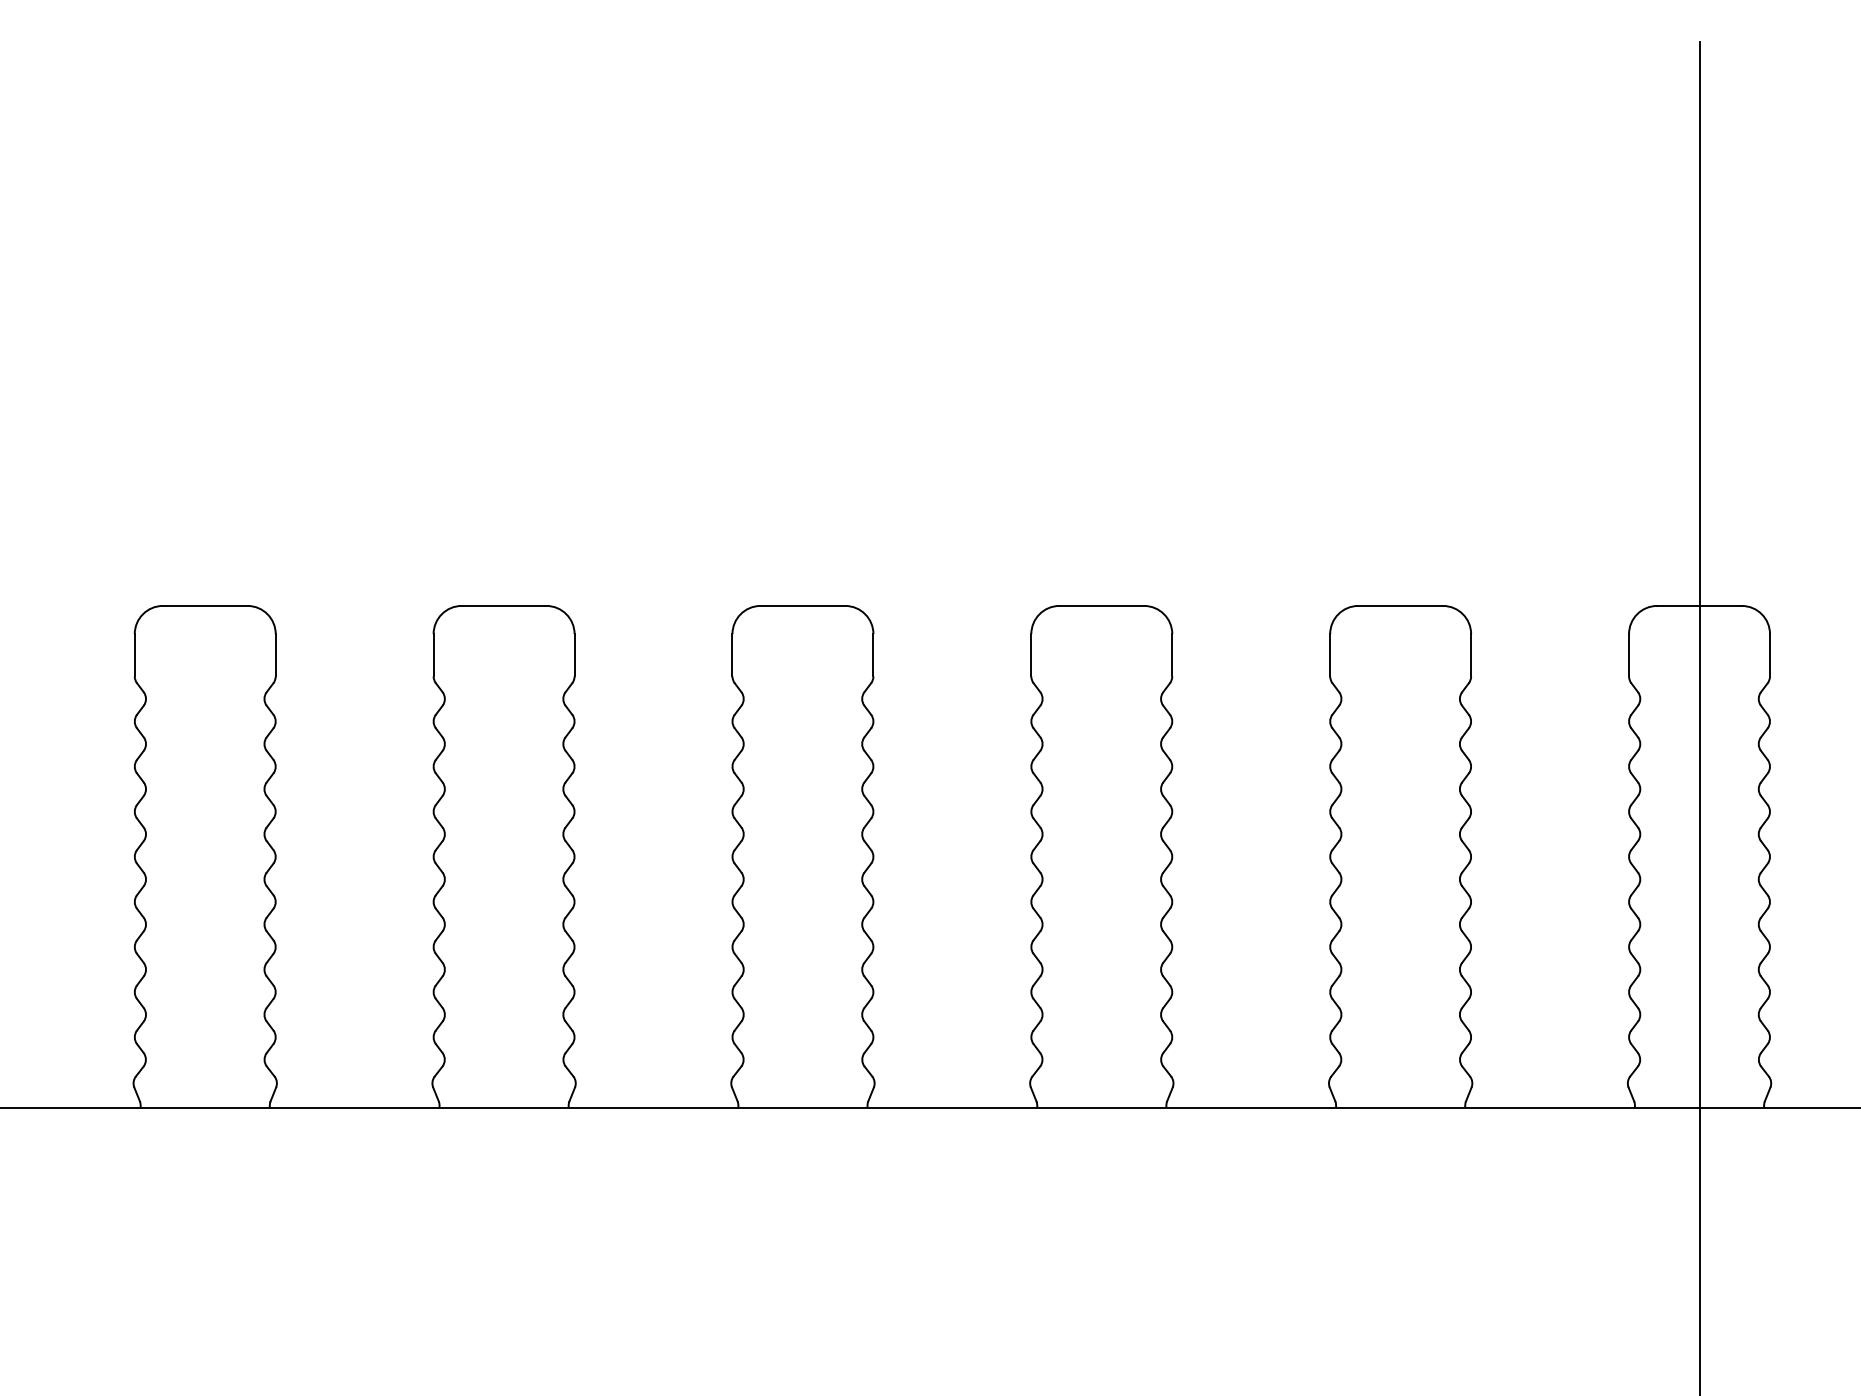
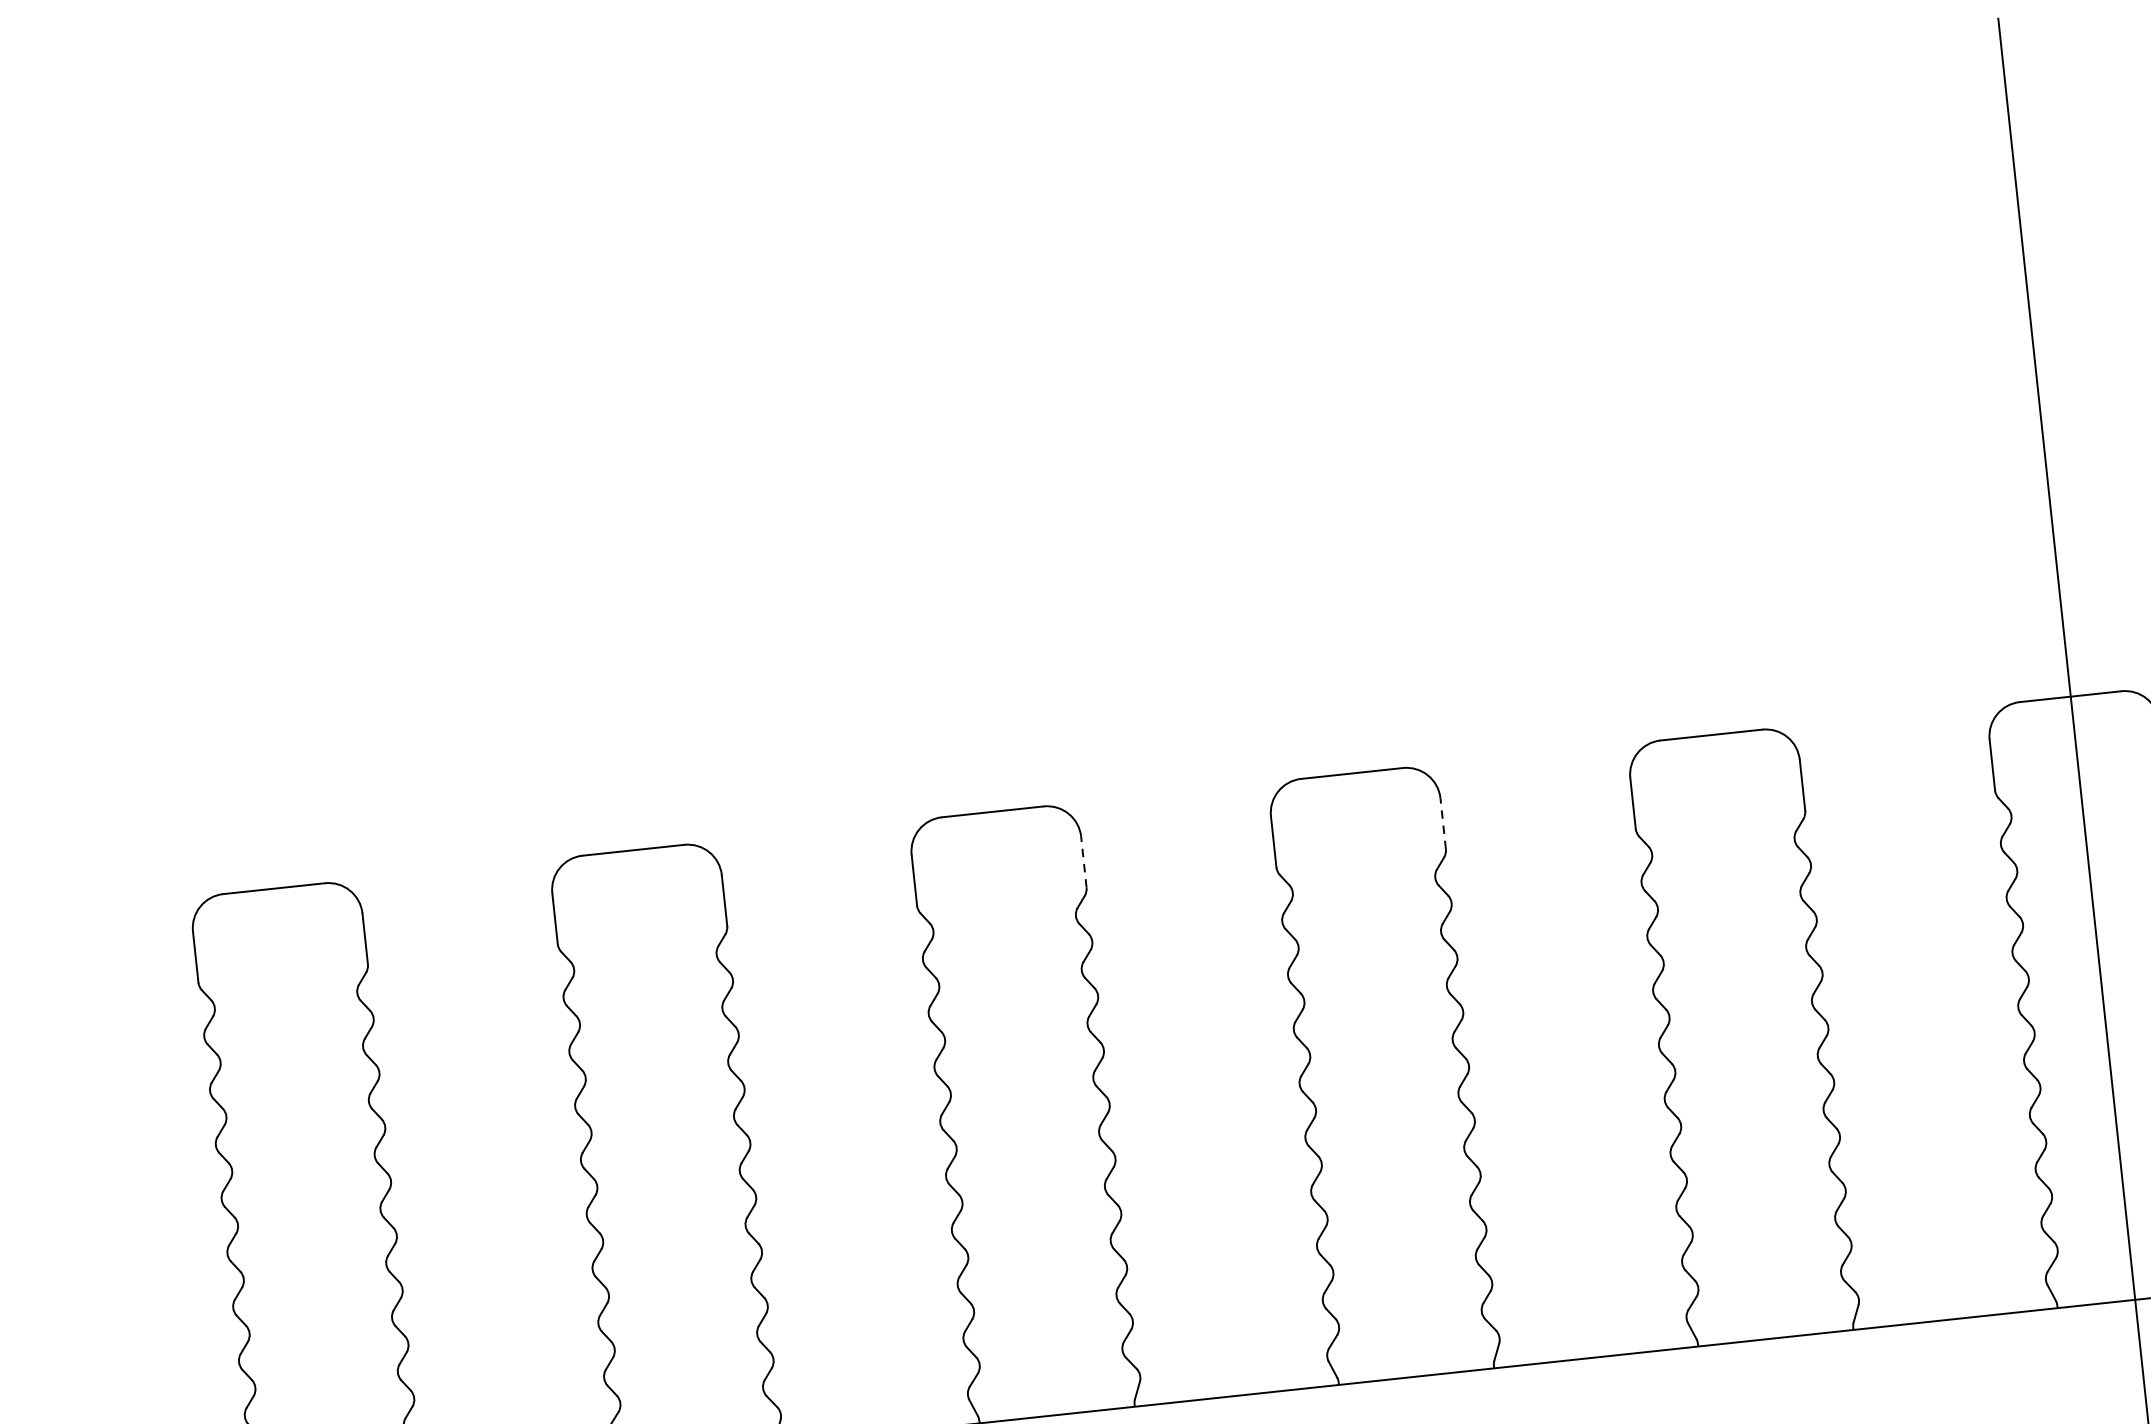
line: (873, 654) -> (1083, 861), solid -> dashed
line: (1172, 654) -> (1443, 822), solid -> dashed

